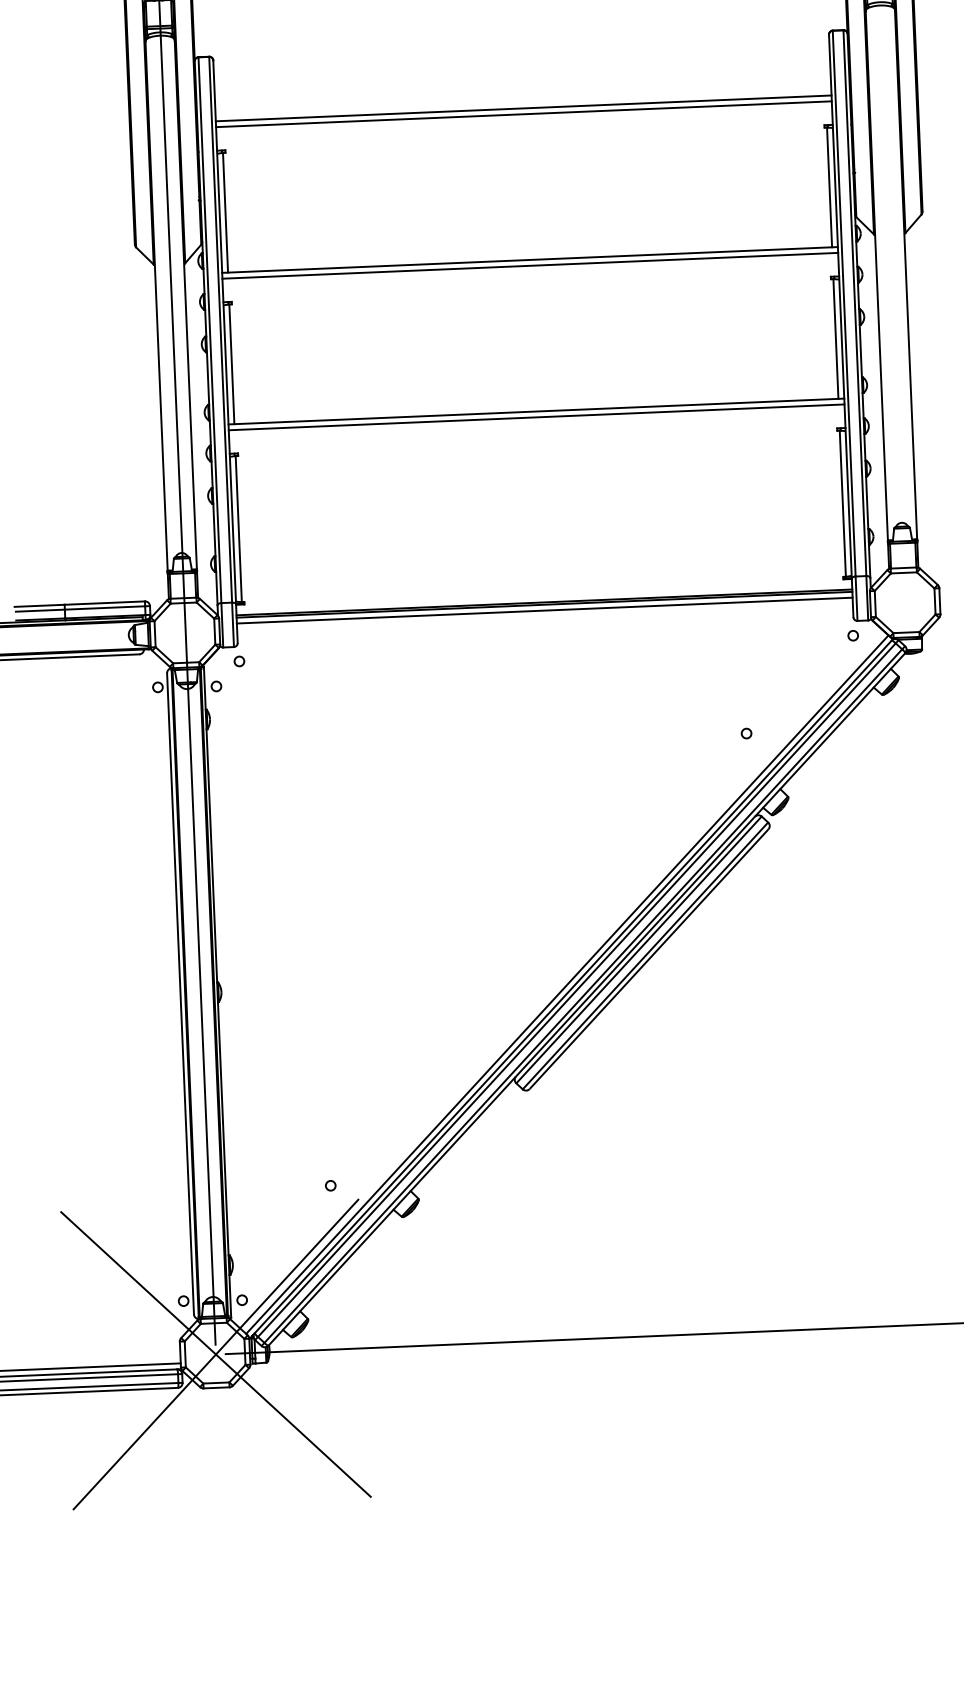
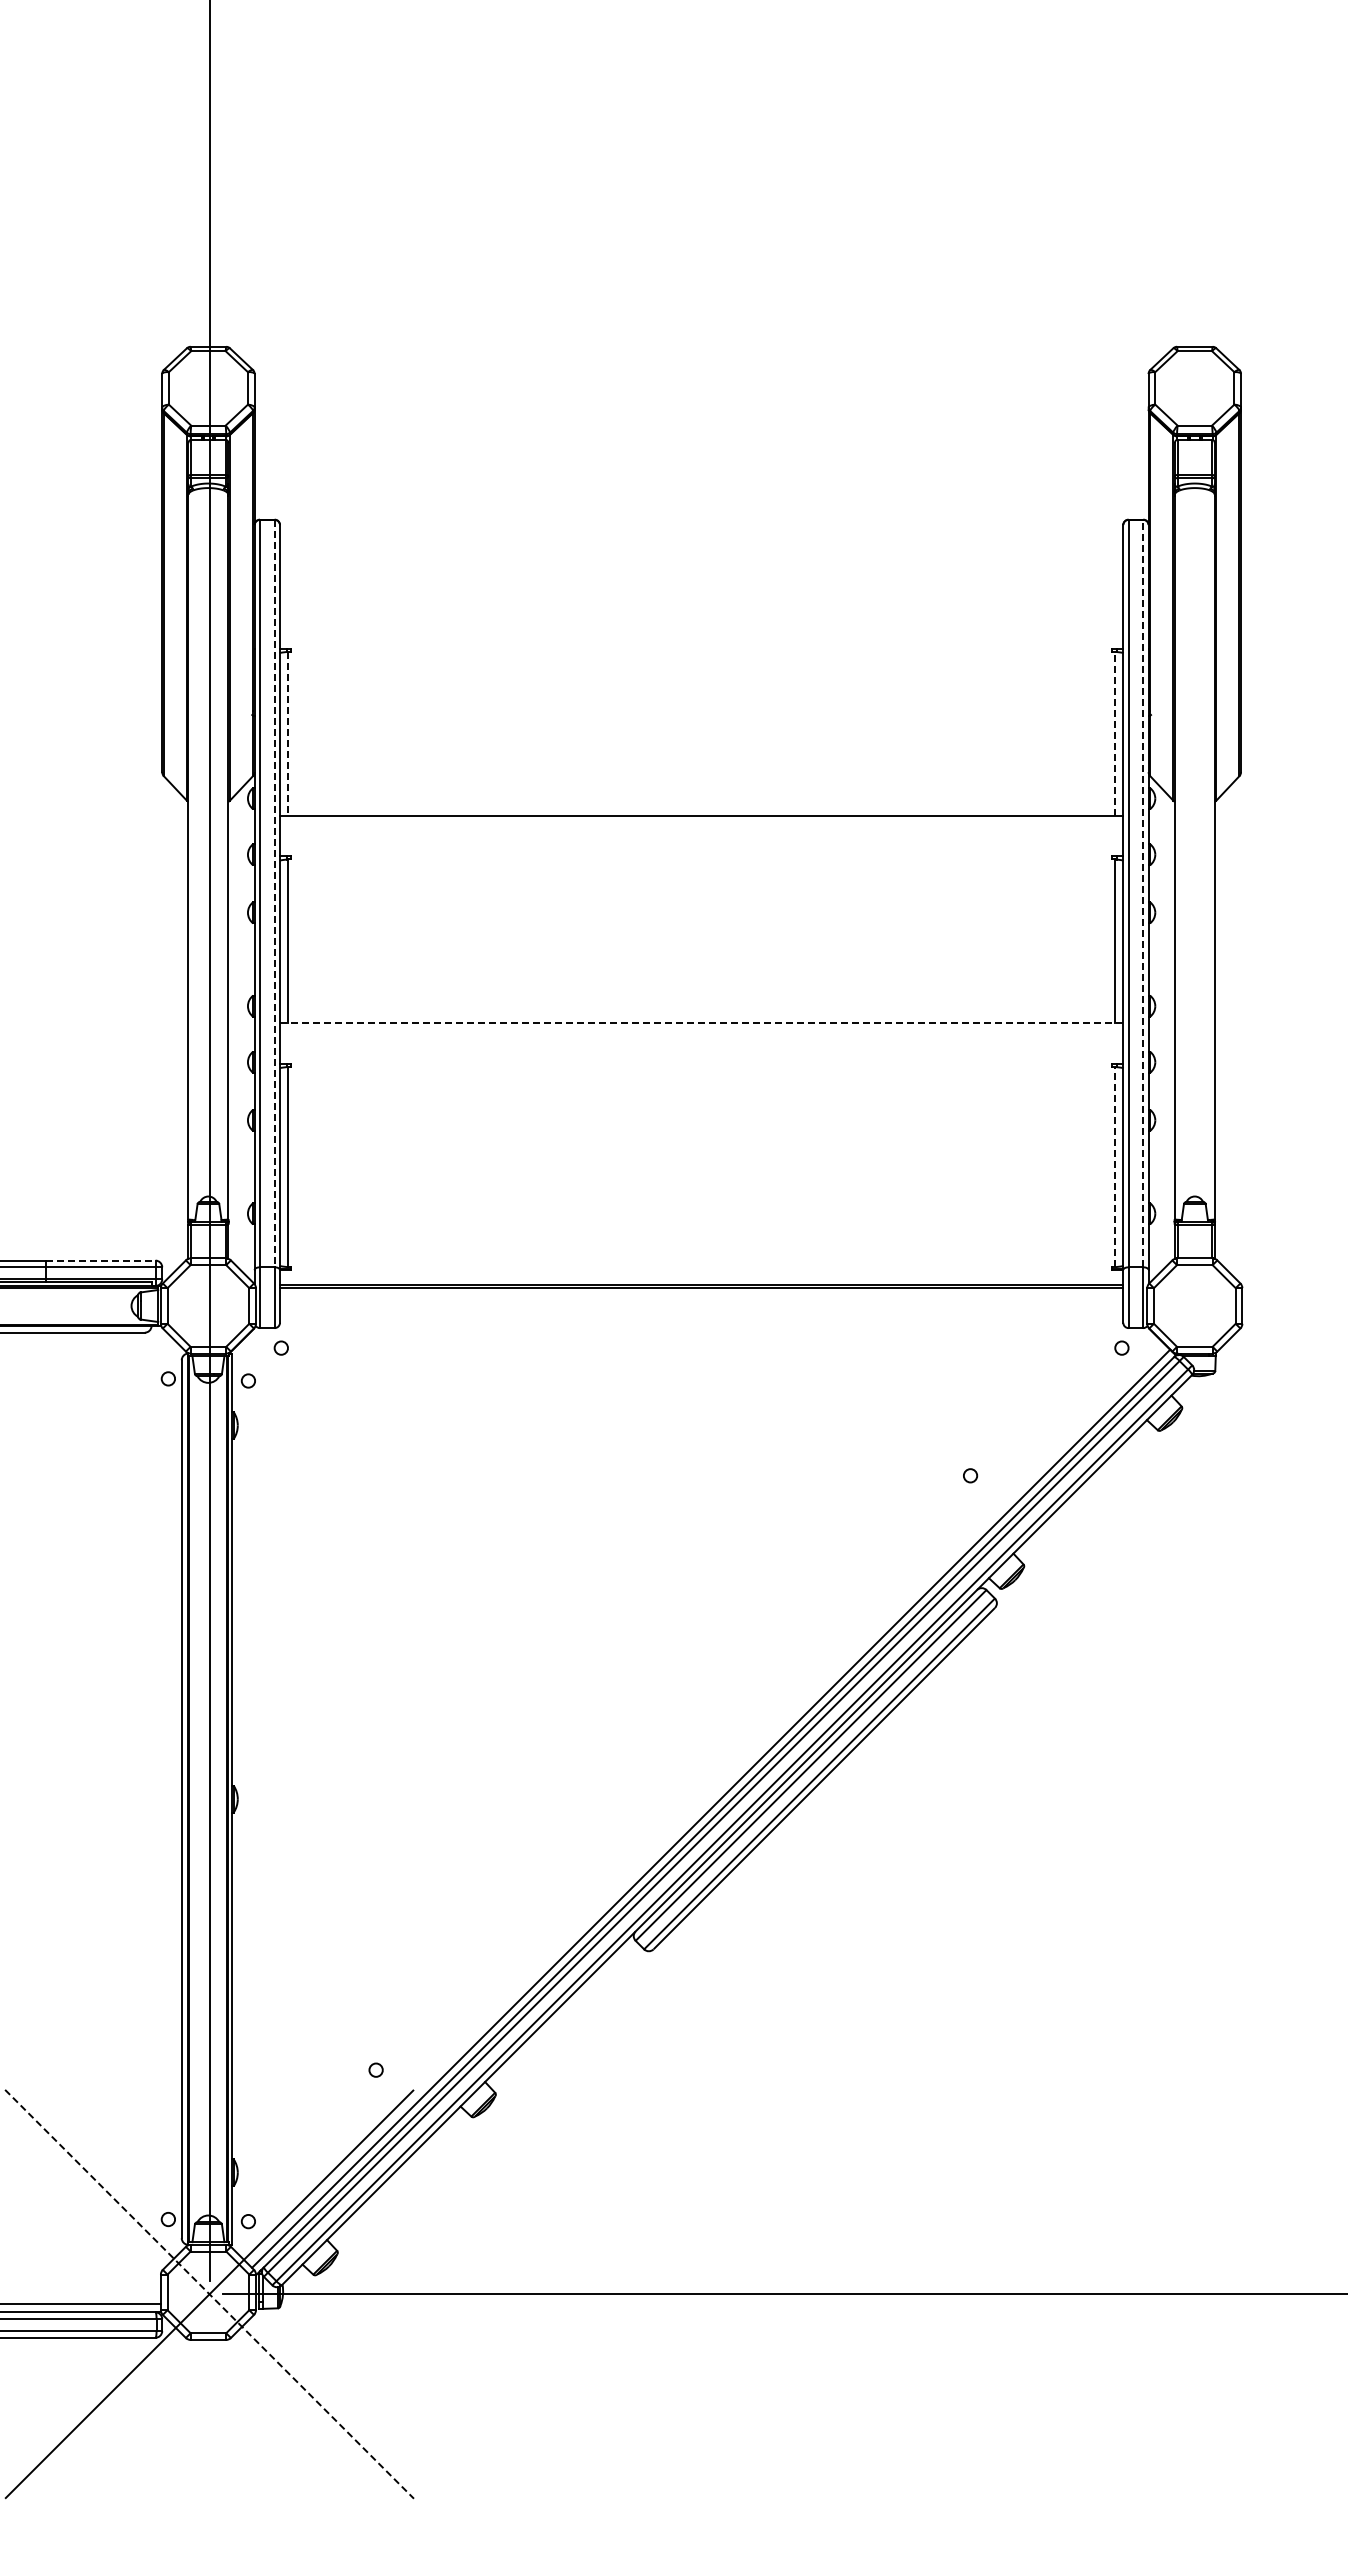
line: (523, 108) -> (701, 608), removed
line: (523, 114) -> (701, 616), removed
line: (829, 187) -> (1115, 733), solid -> dashed
line: (225, 212) -> (288, 733), solid -> dashed
line: (530, 265) -> (701, 823), removed
line: (855, 303) -> (1143, 893), solid -> dashed
line: (220, 329) -> (274, 893), solid -> dashed
line: (536, 411) -> (701, 1023), solid -> dashed
line: (536, 417) -> (701, 1031), removed
line: (842, 503) -> (1115, 1166), solid -> dashed
line: (104, 603) -> (100, 1260), solid -> dashed
line: (544, 610) -> (701, 1296), removed
line: (215, 1354) -> (209, 2294), solid -> dashed

